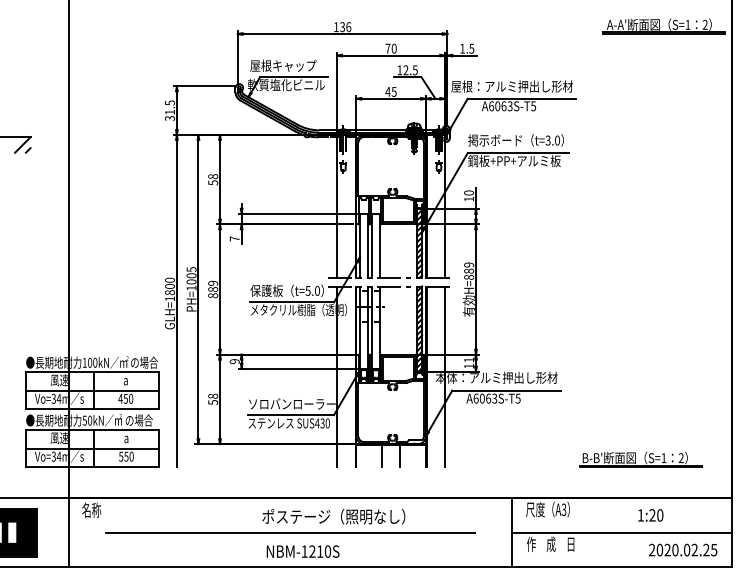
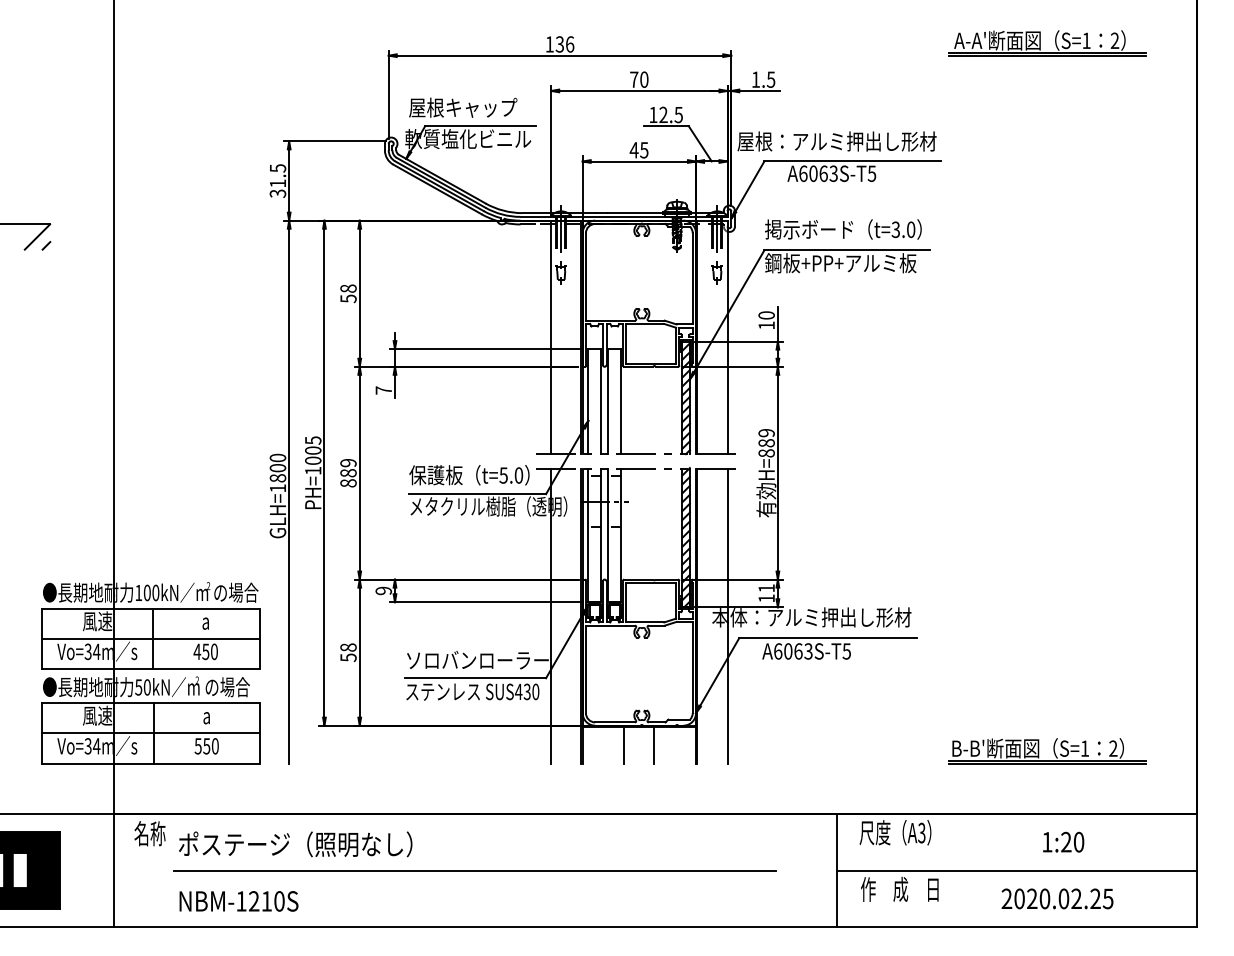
part: (663, 26) -> (1046, 43), moved
text: (333, 516) -> (295, 843), moved
text: (683, 549) -> (1058, 897), moved
text: (302, 551) -> (237, 901), moved

